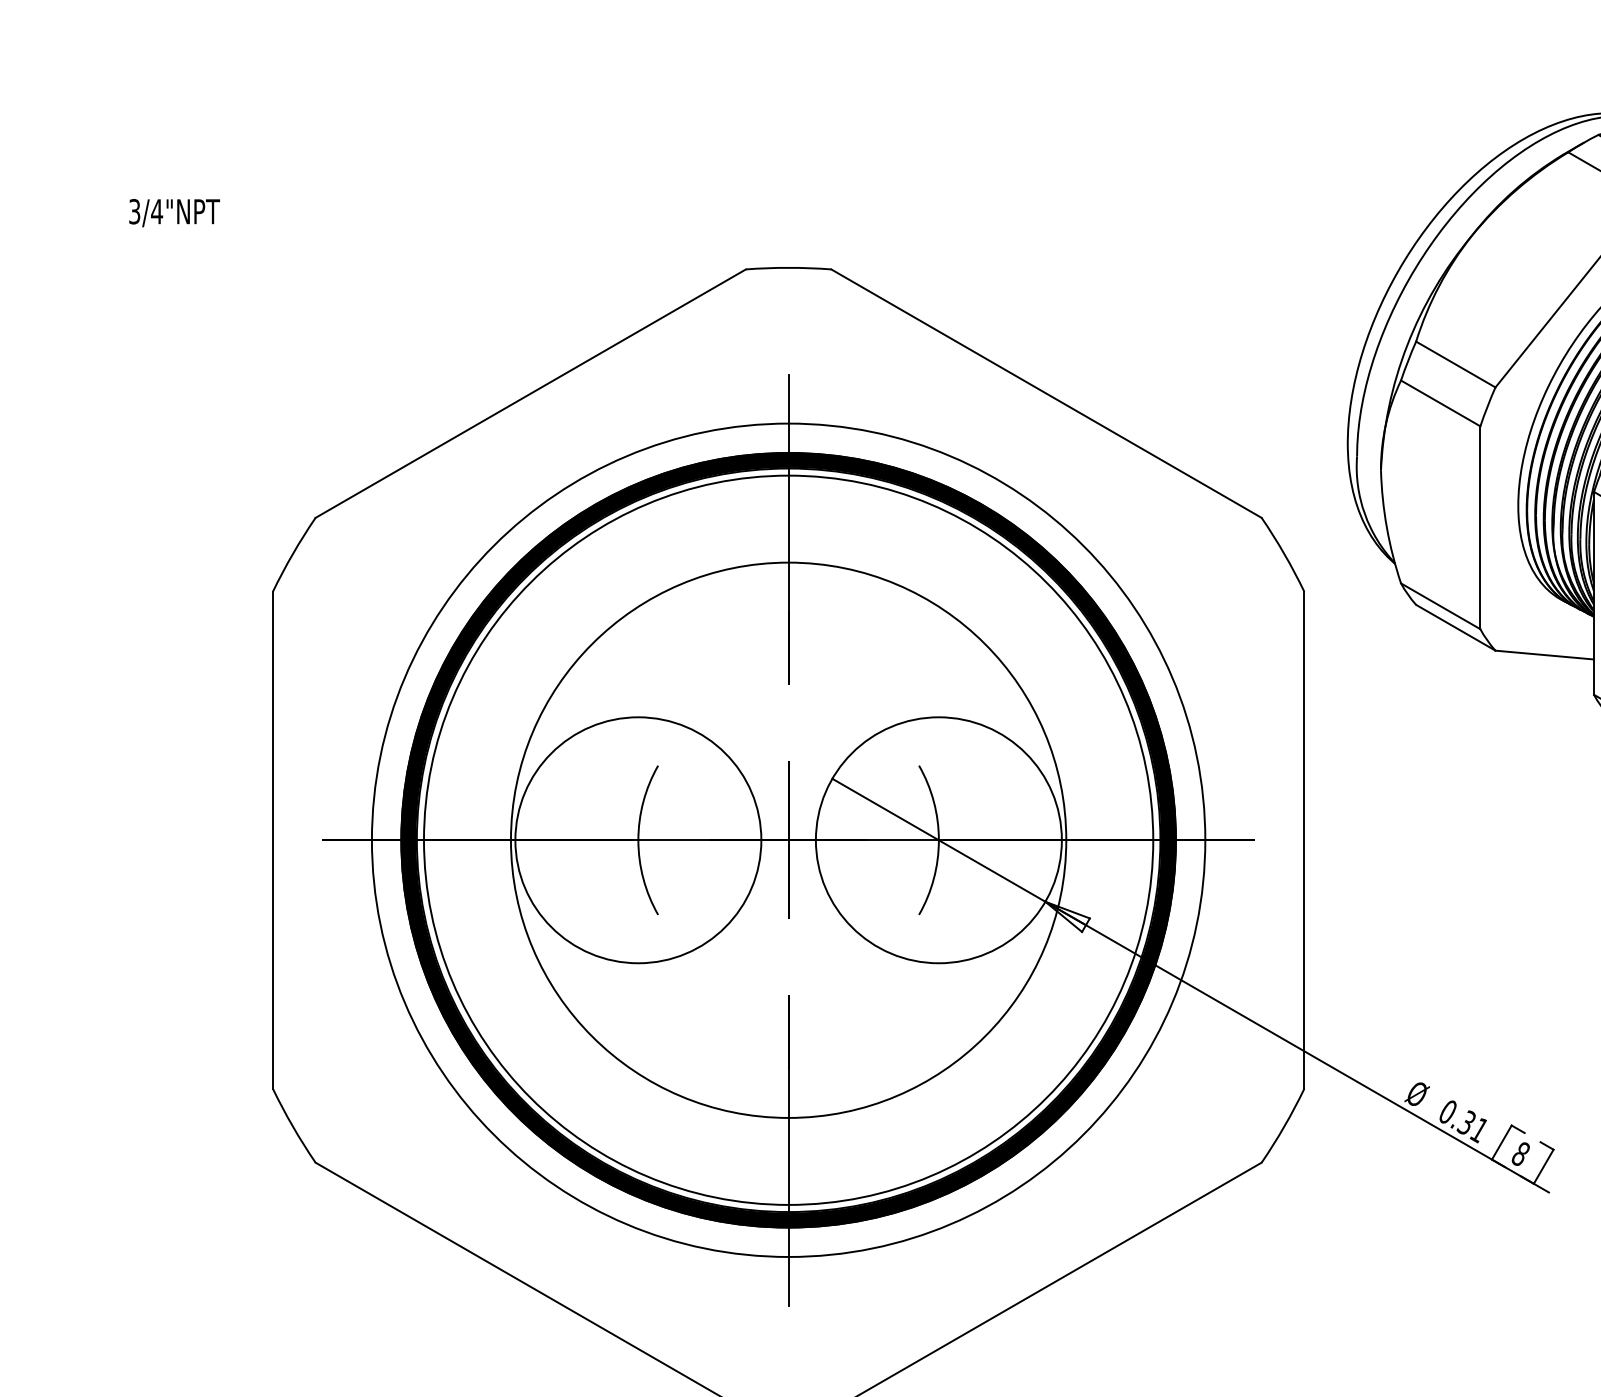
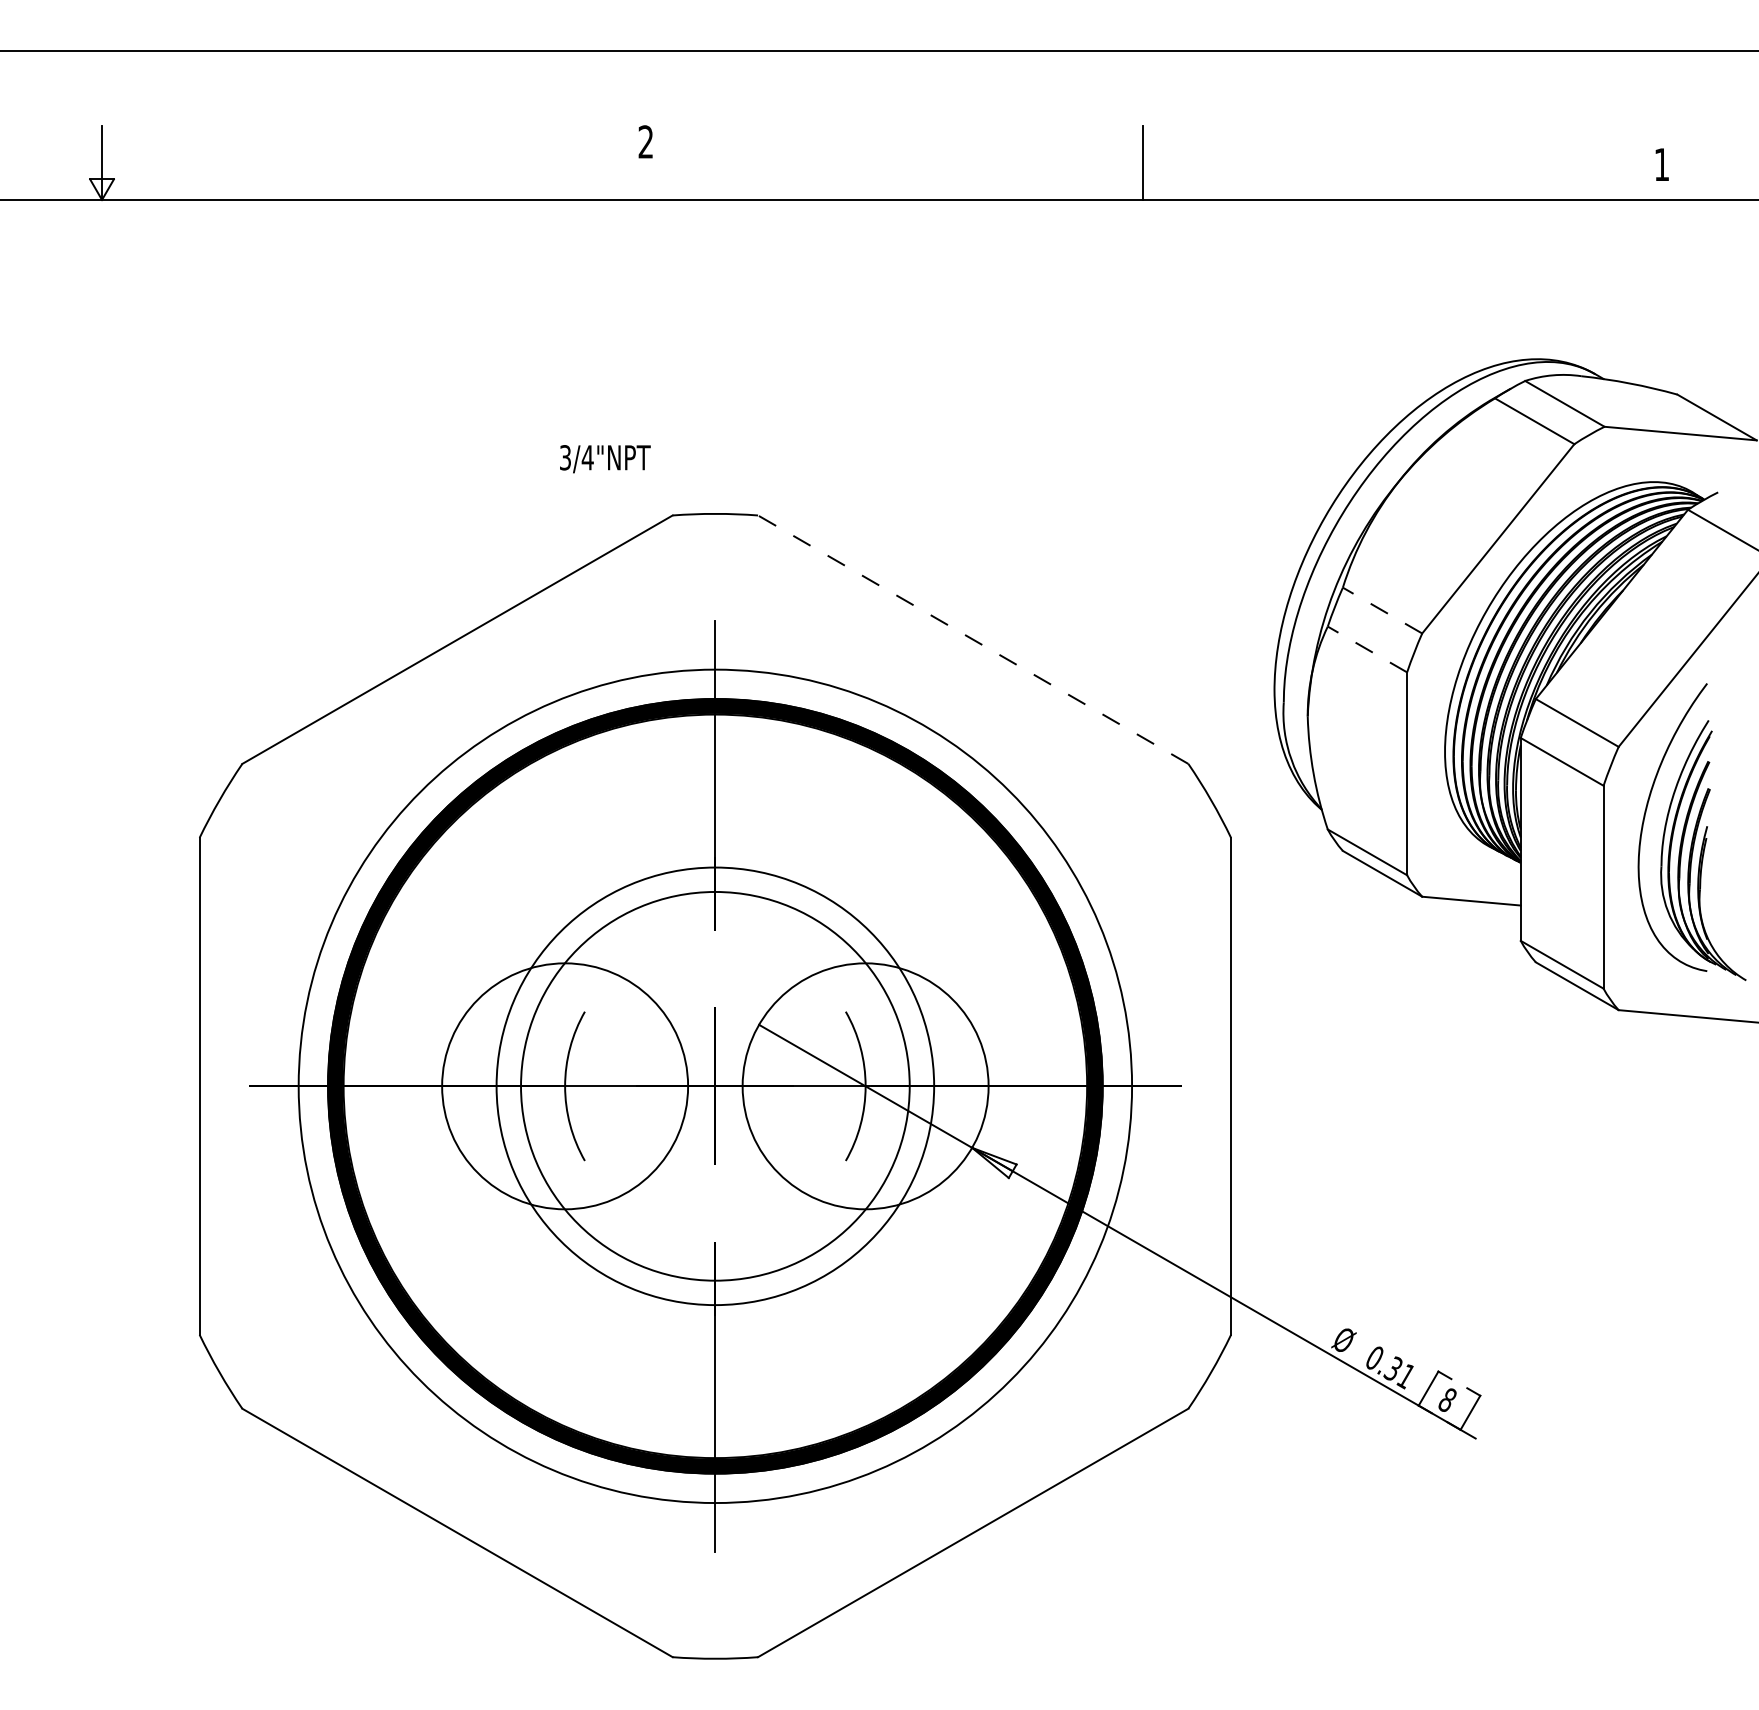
text: (174, 213) -> (605, 459), moved
line: (1455, 364) -> (1382, 610), solid -> dashed
line: (1045, 393) -> (972, 639), solid -> dashed
line: (1440, 403) -> (1367, 649), solid -> dashed
circle: (788, 839) -> (715, 1085), size x0.6
circle: (788, 839) -> (715, 1085), size x0.7

